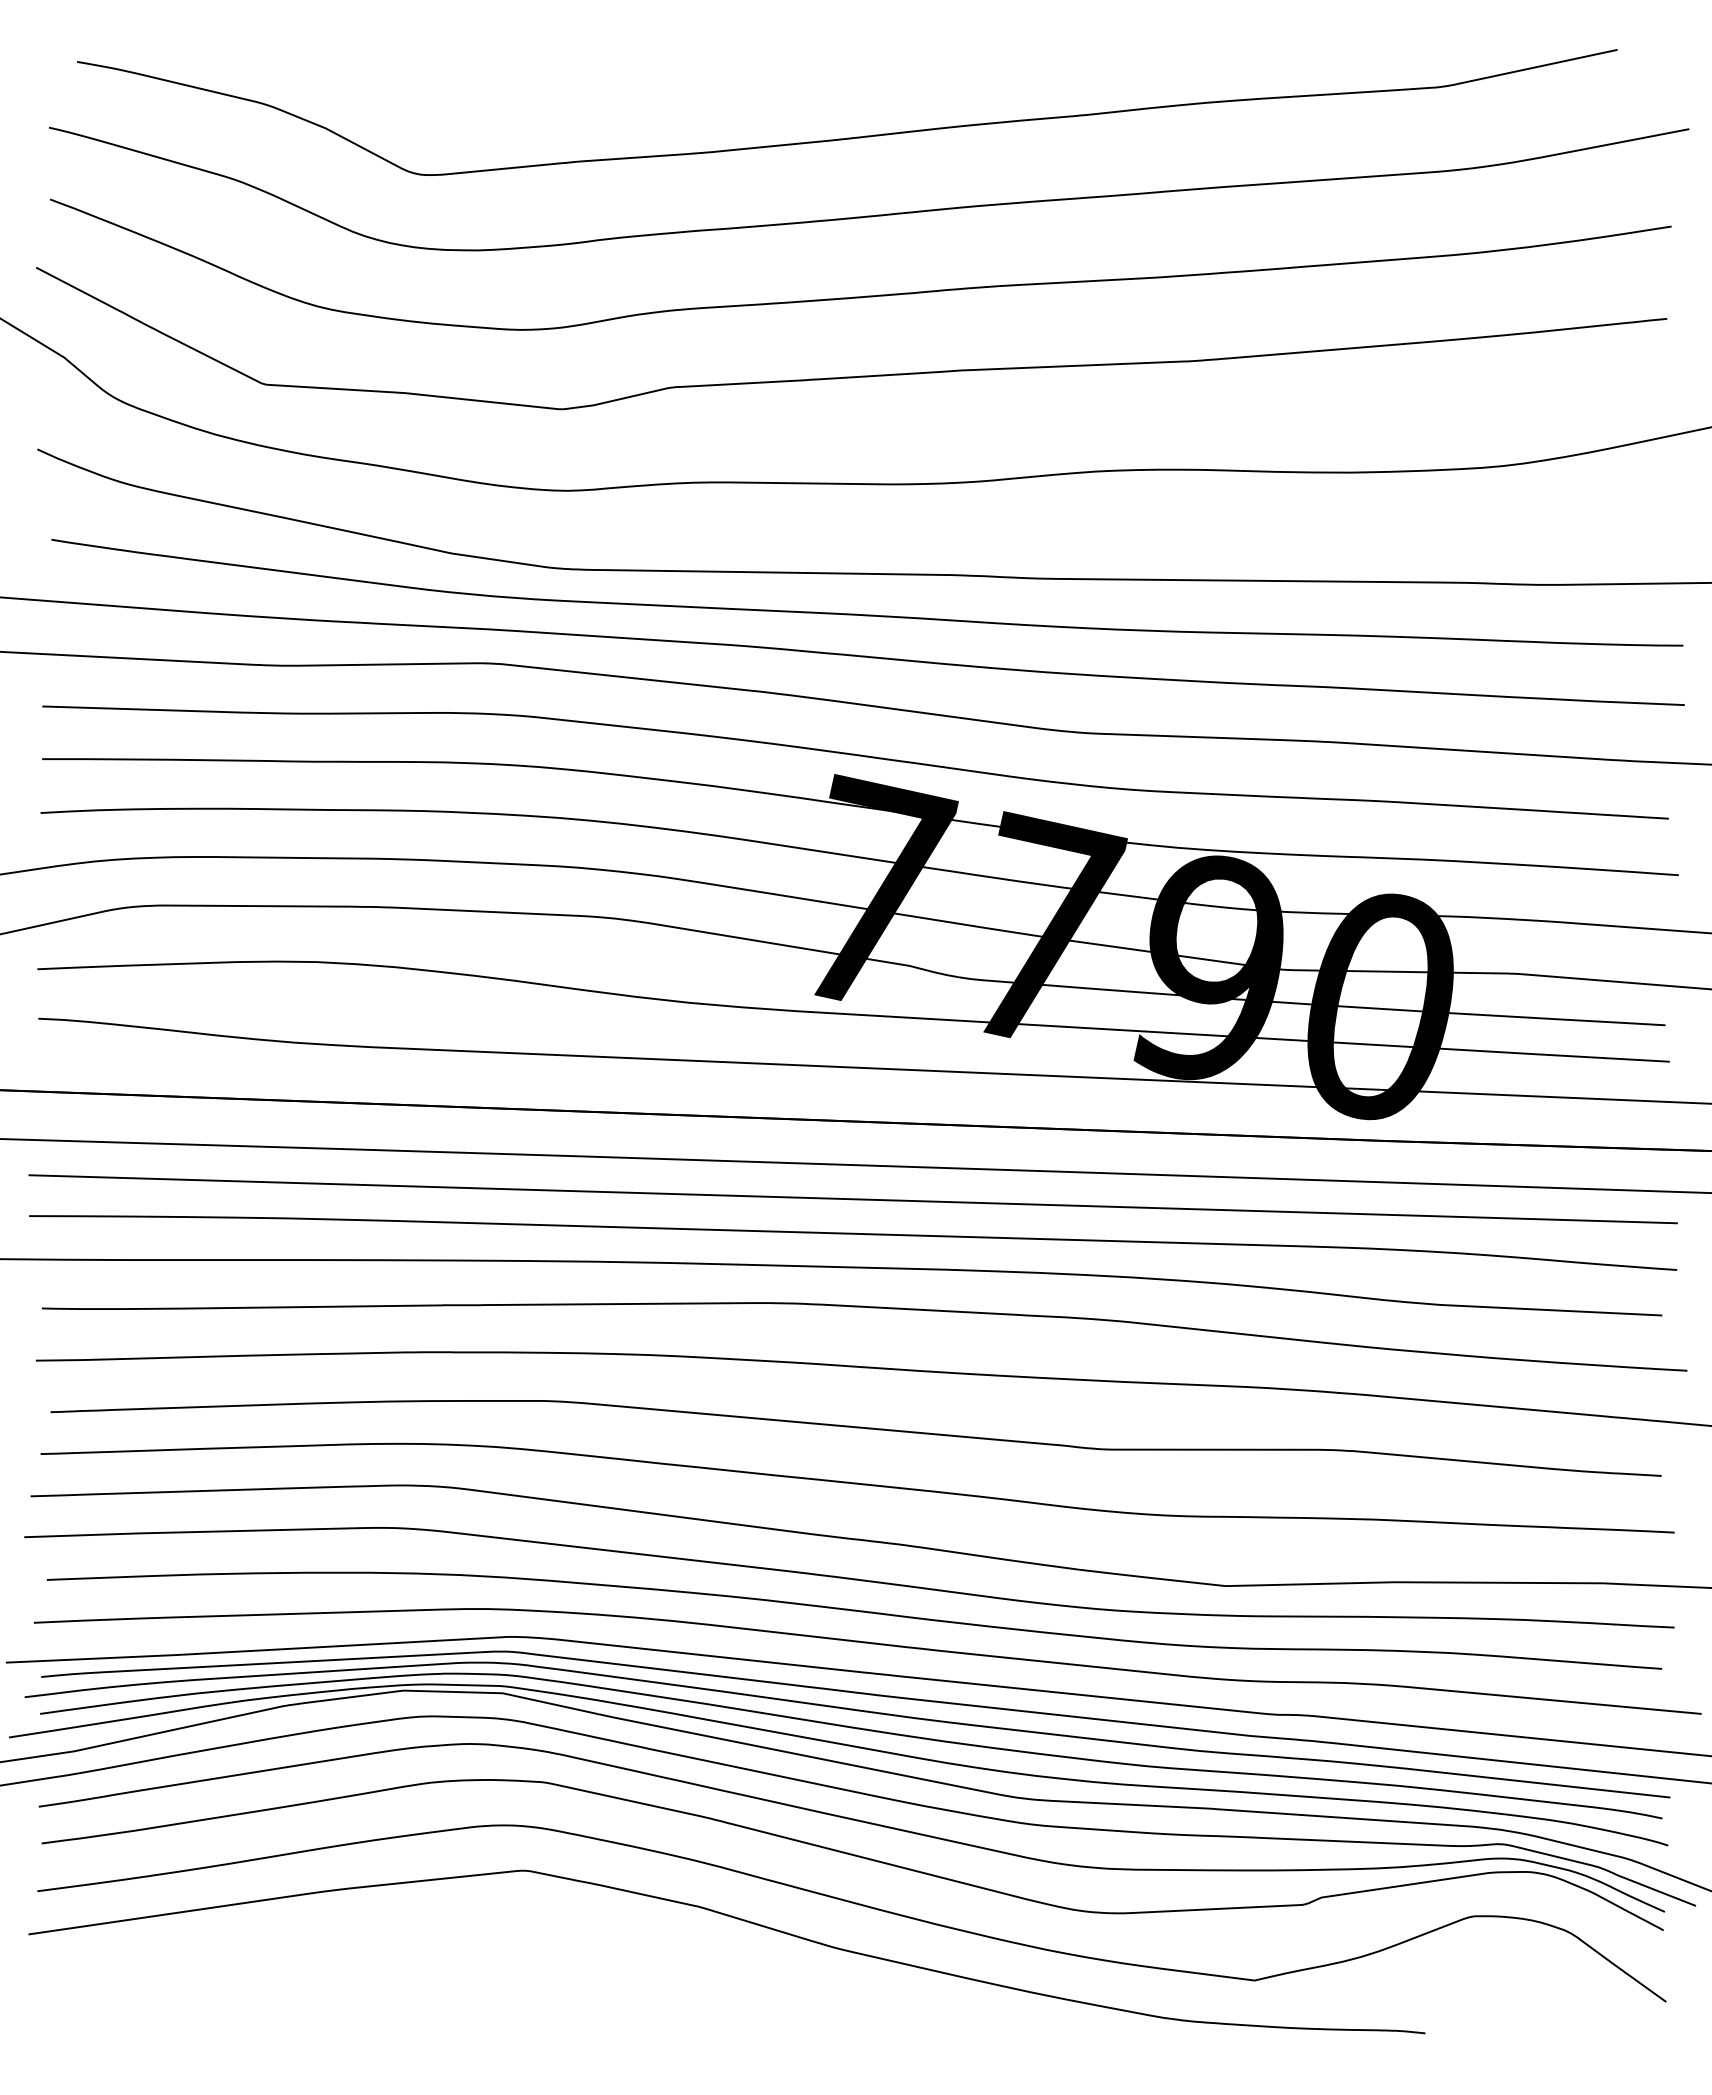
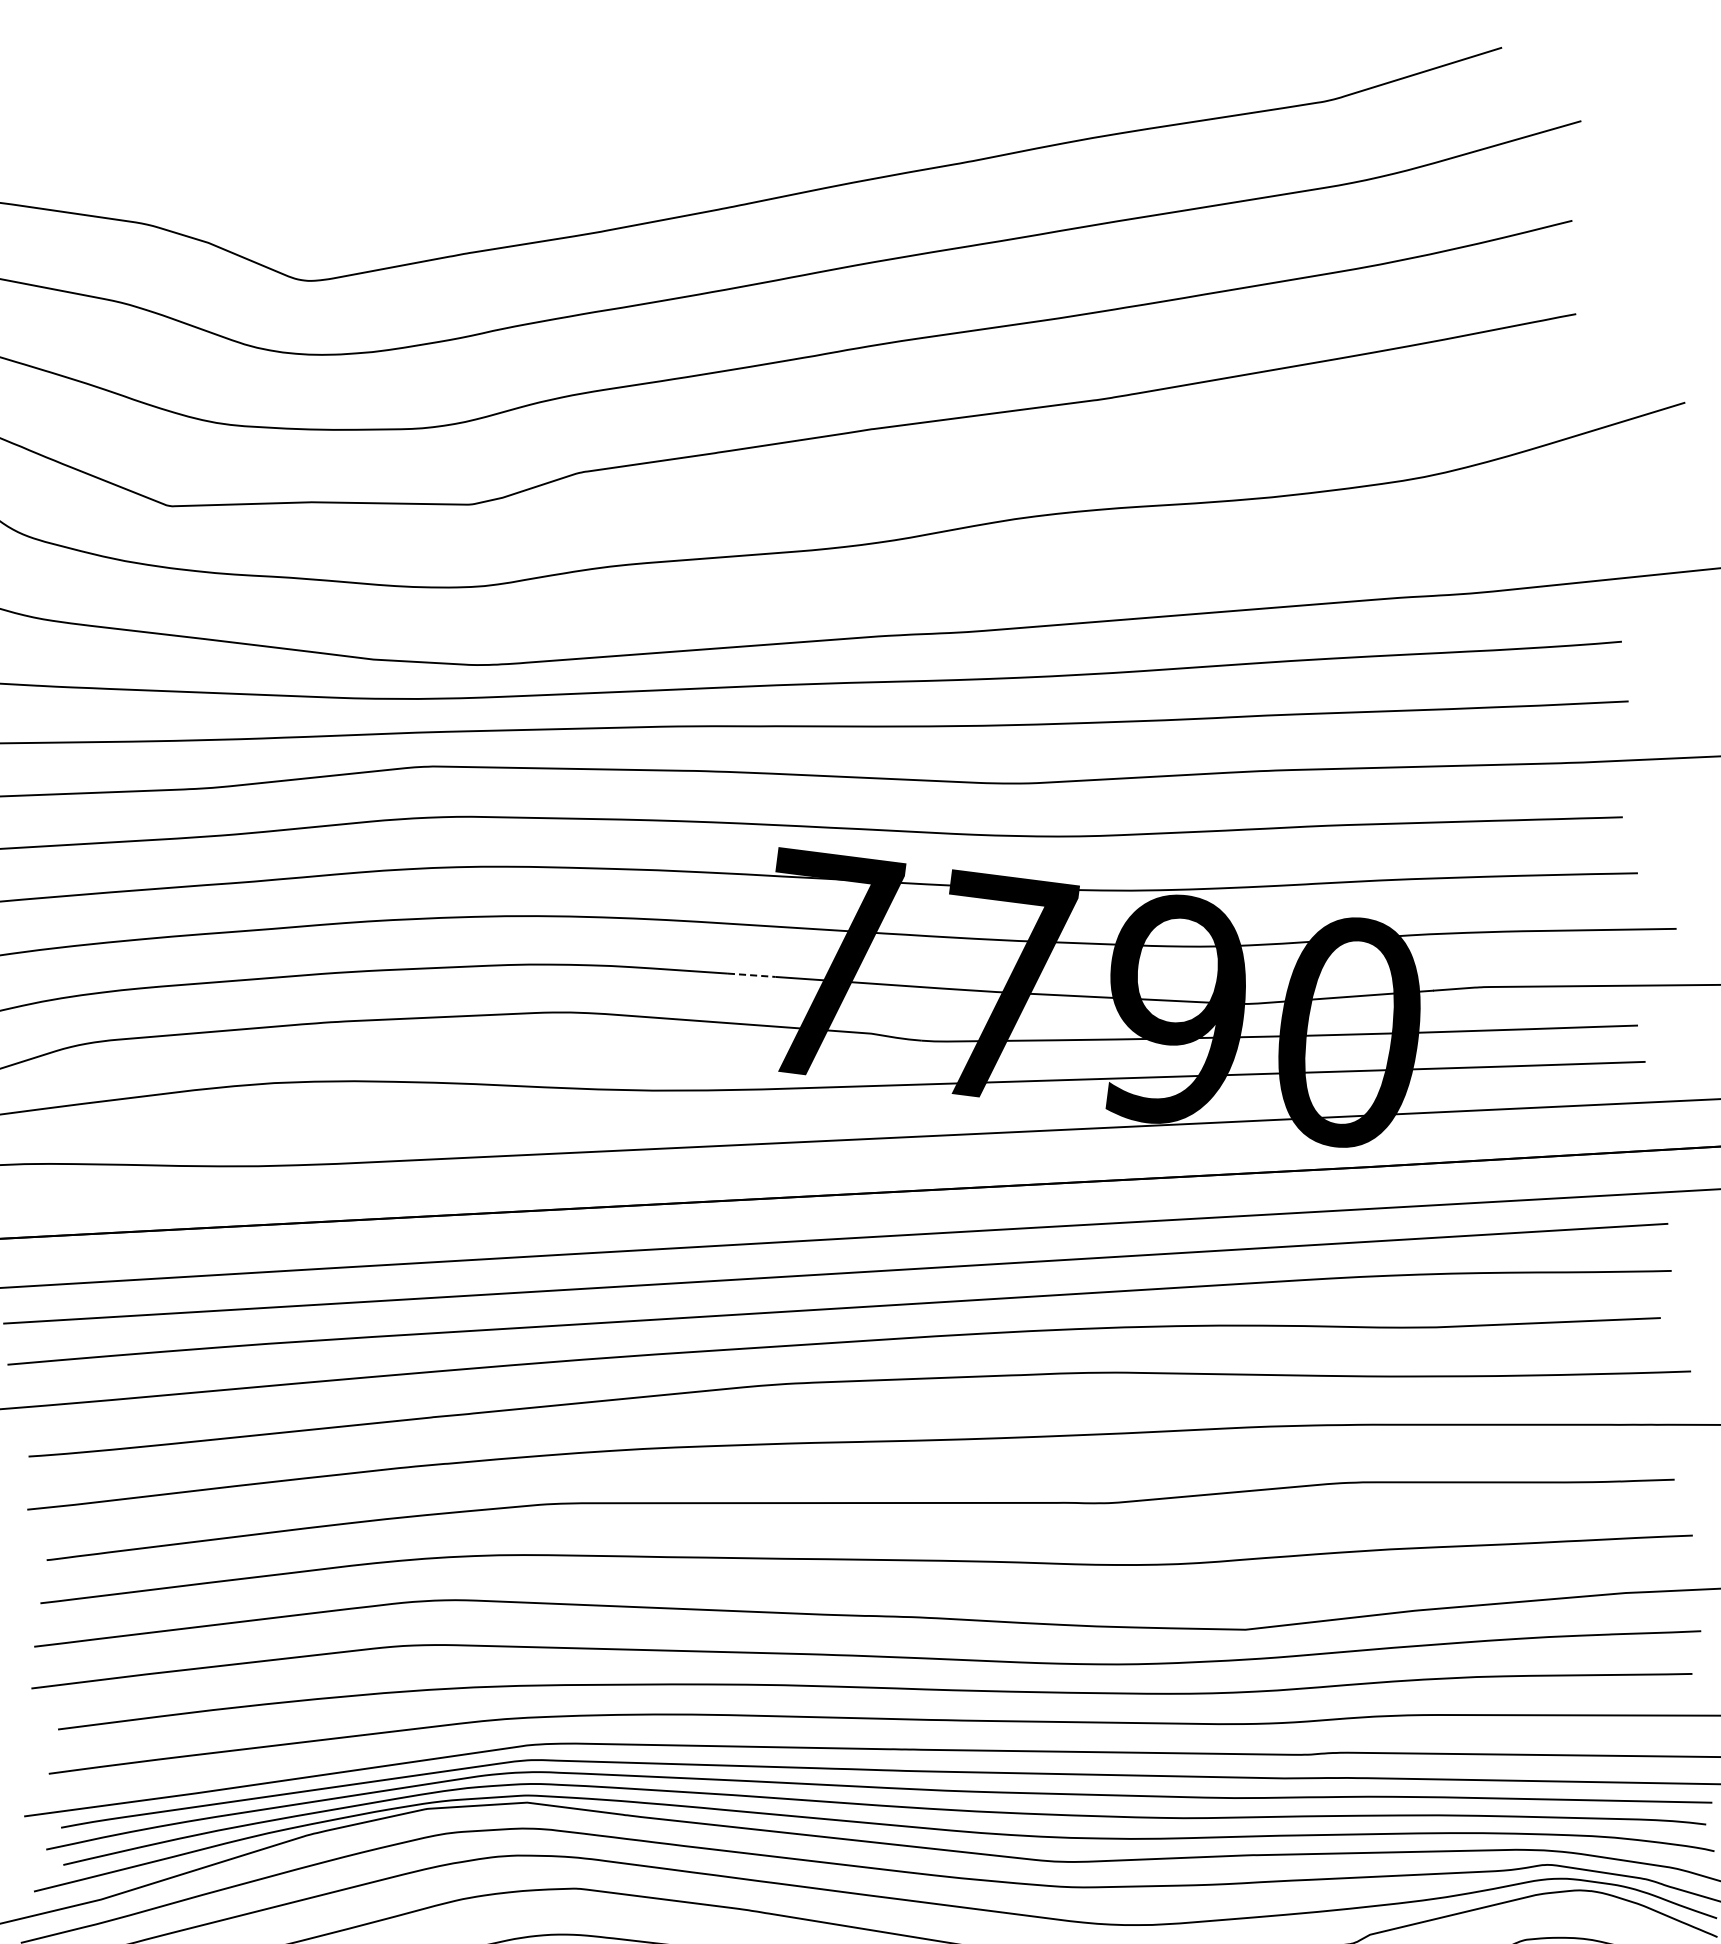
line: (796, 897) -> (751, 974), solid -> dashed

